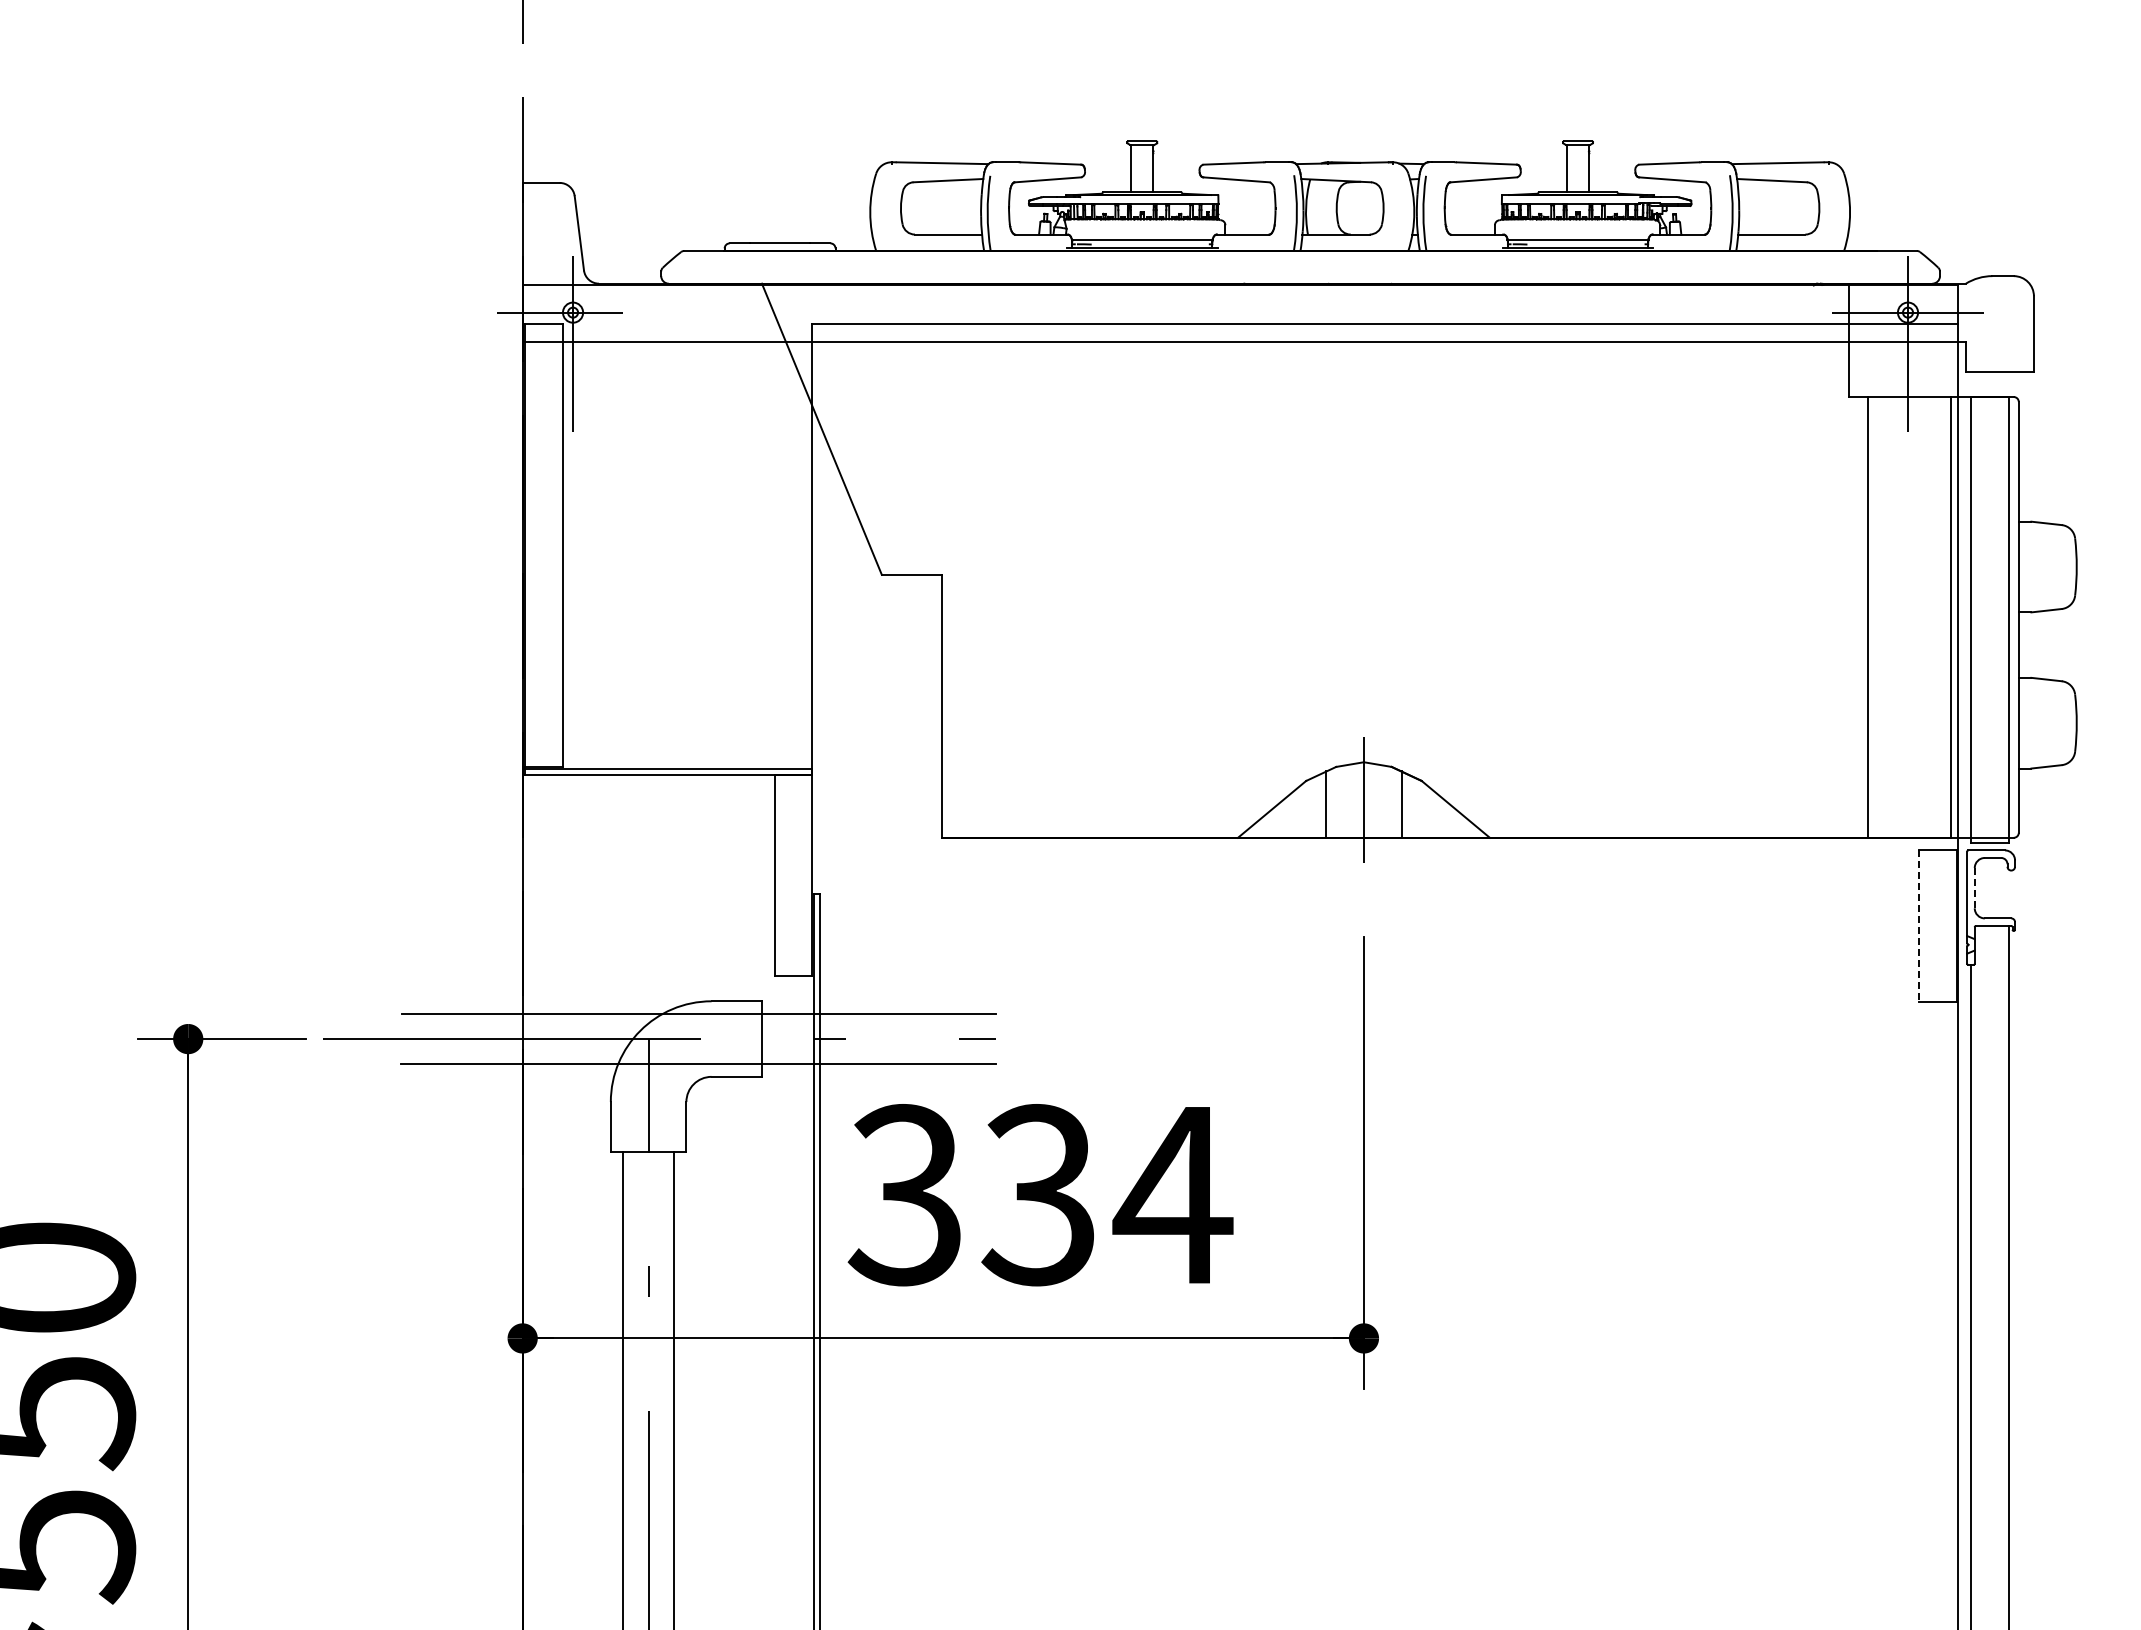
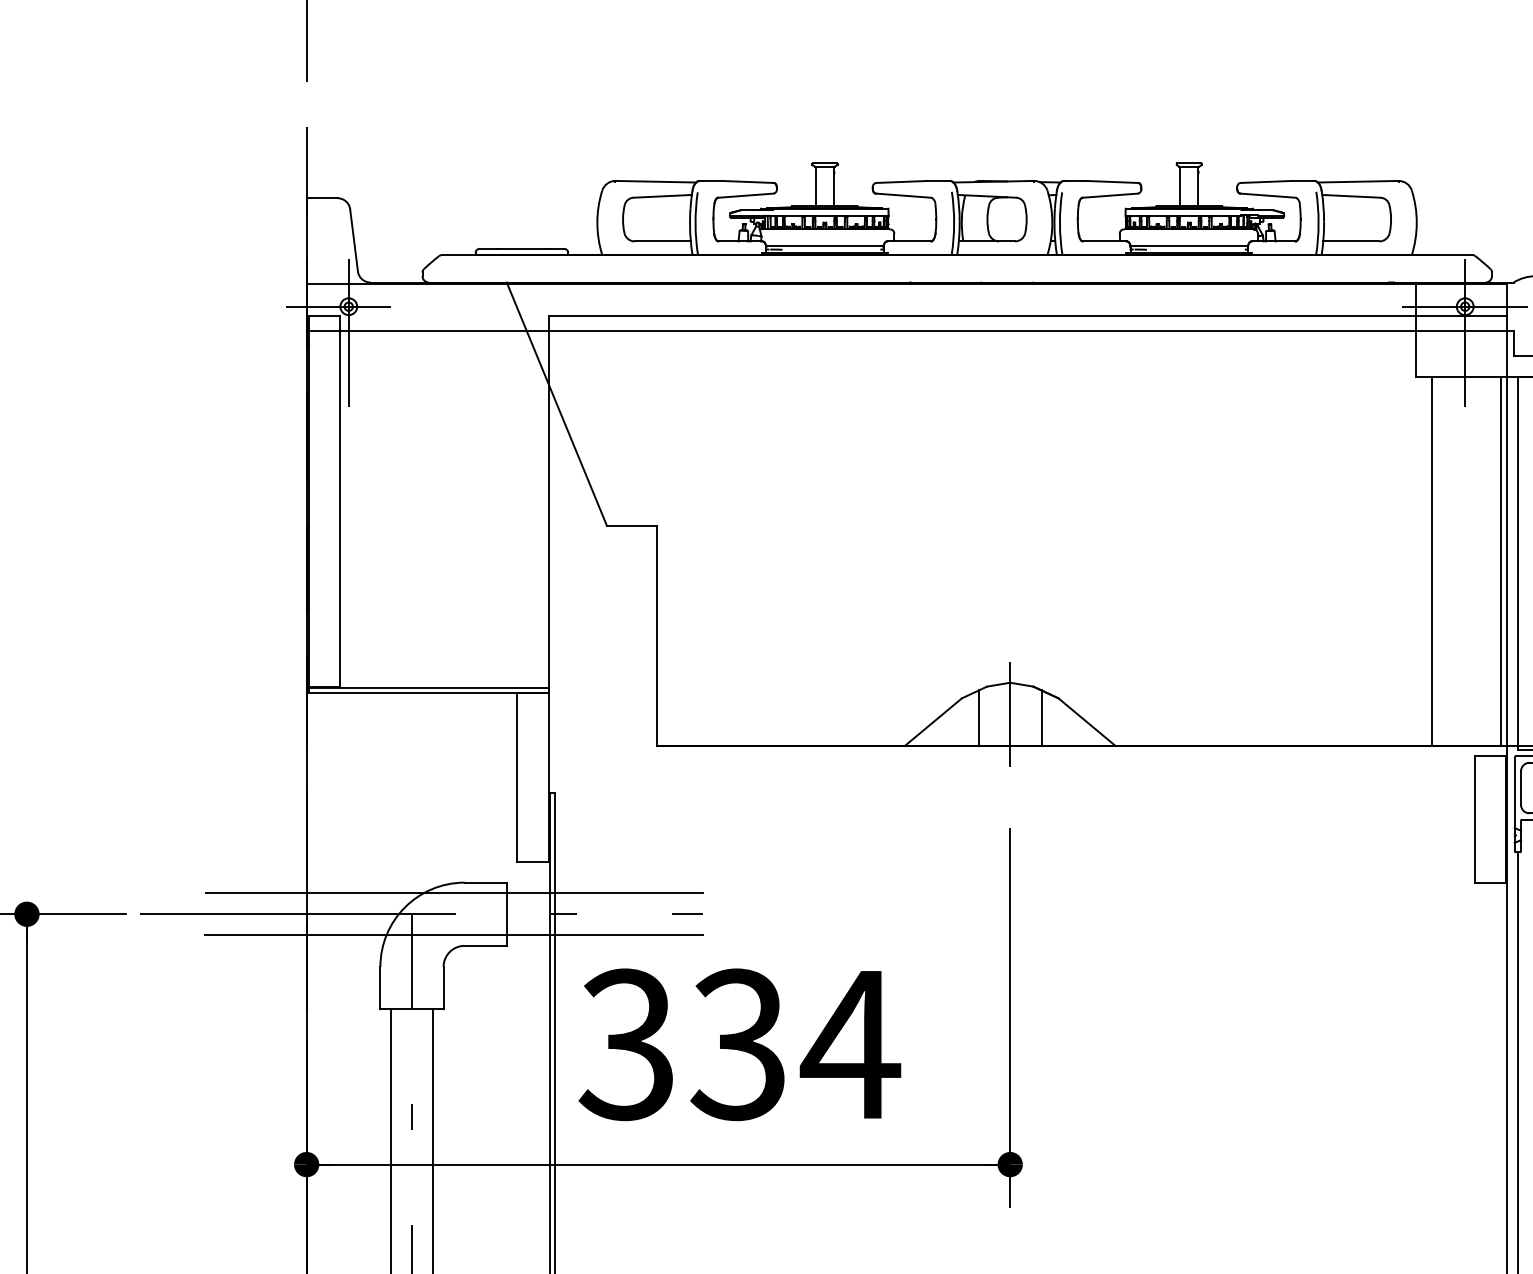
line: (1974, 888) -> (1520, 788), dashed -> solid
line: (1919, 925) -> (1474, 819), dashed -> solid

